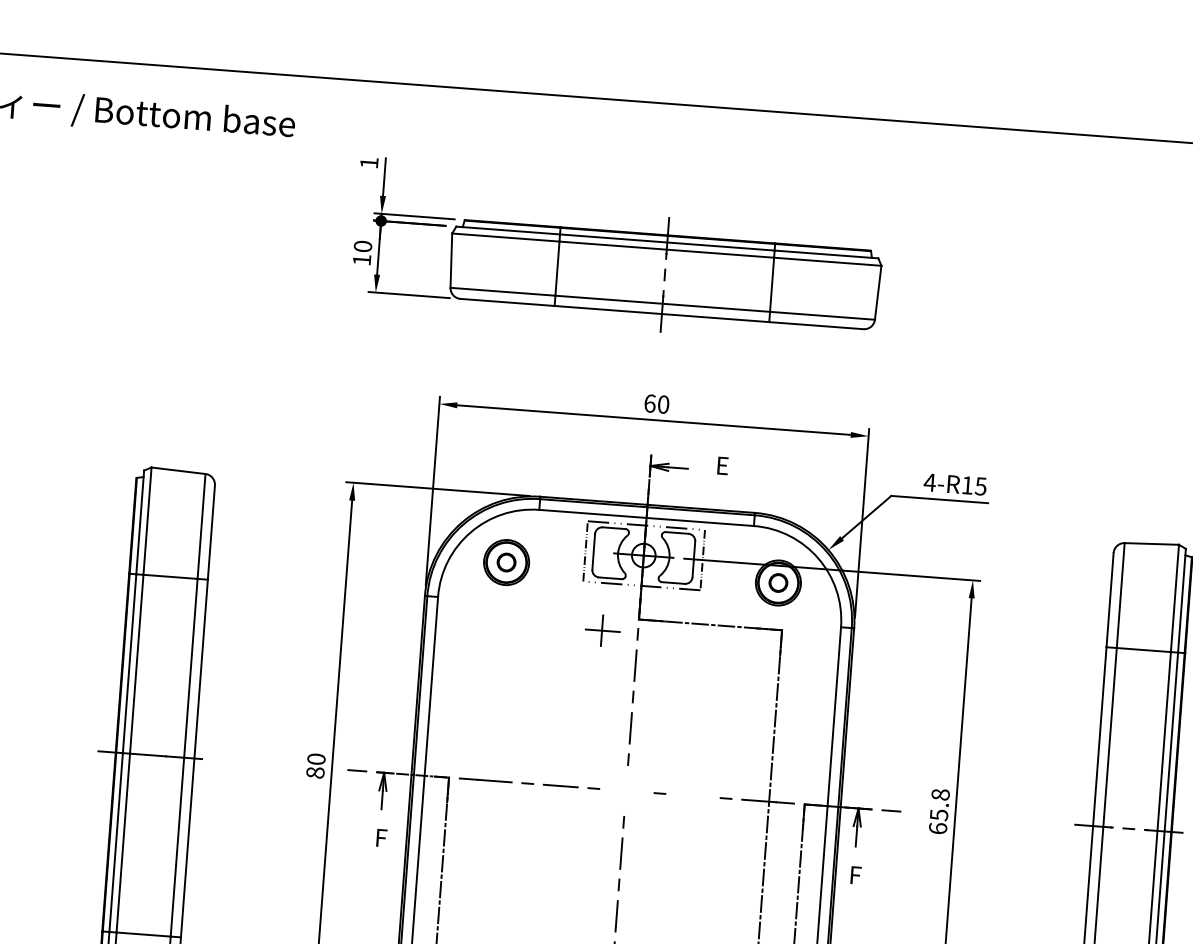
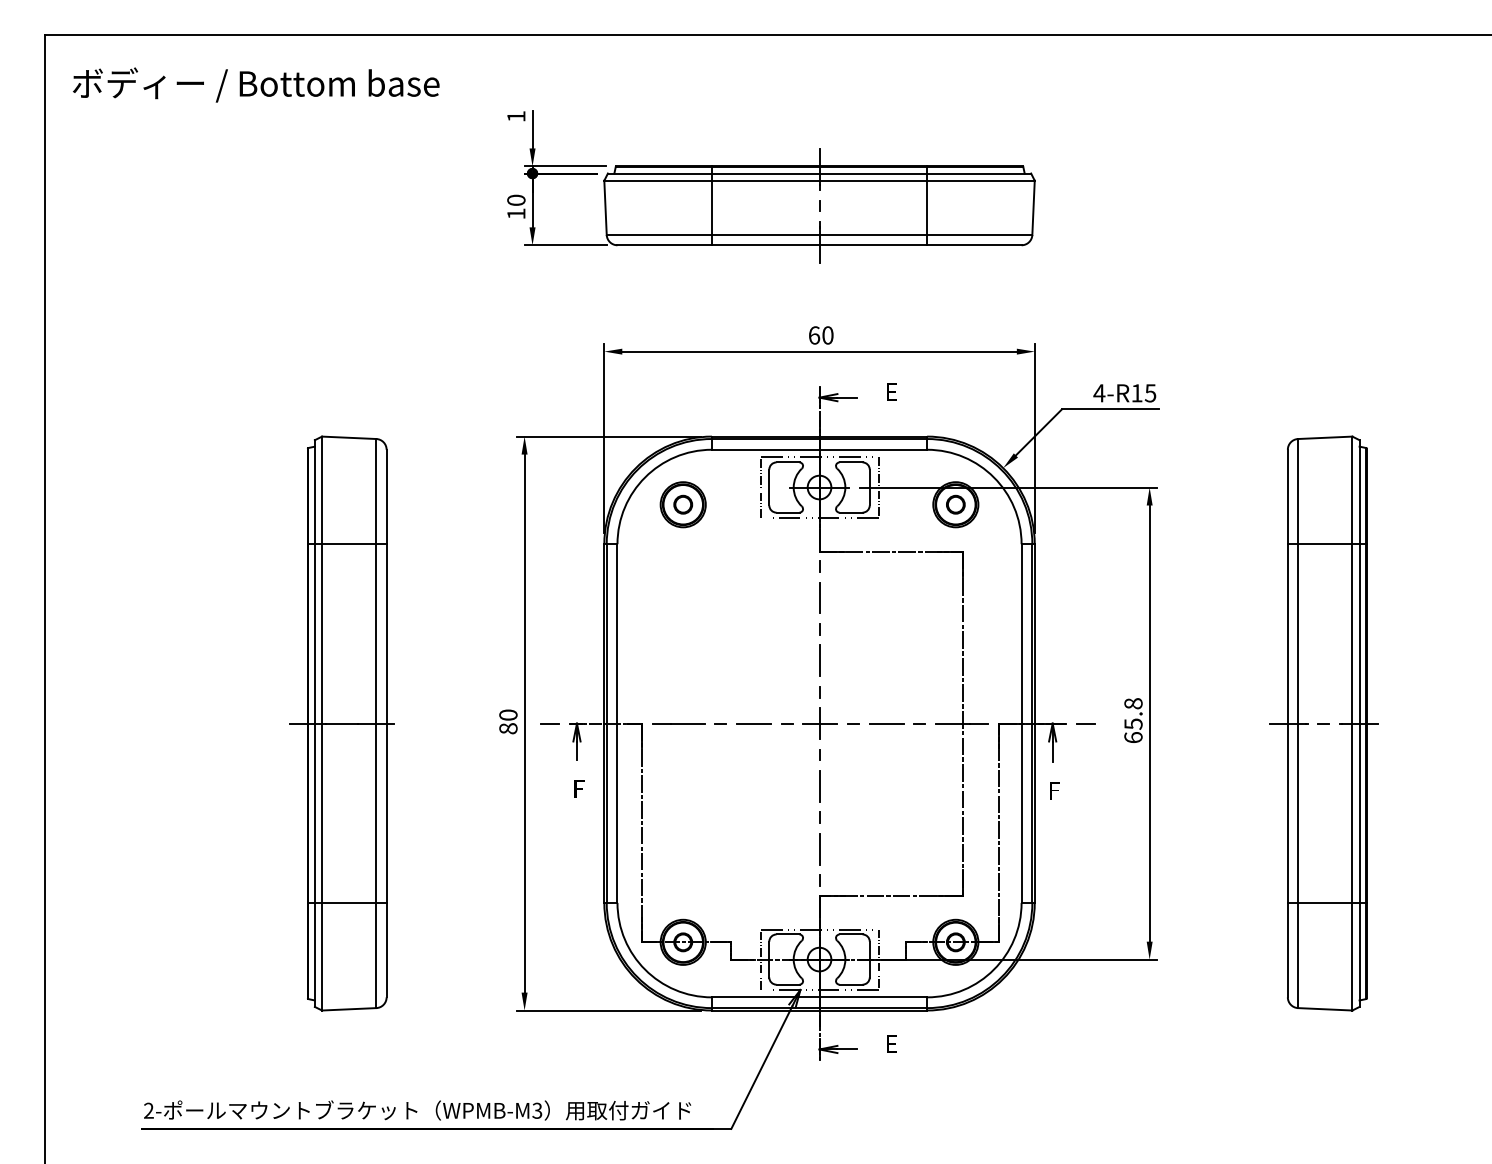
part: (602, 630) -> (819, 723), moved
line: (692, 795) -> (886, 723), added

